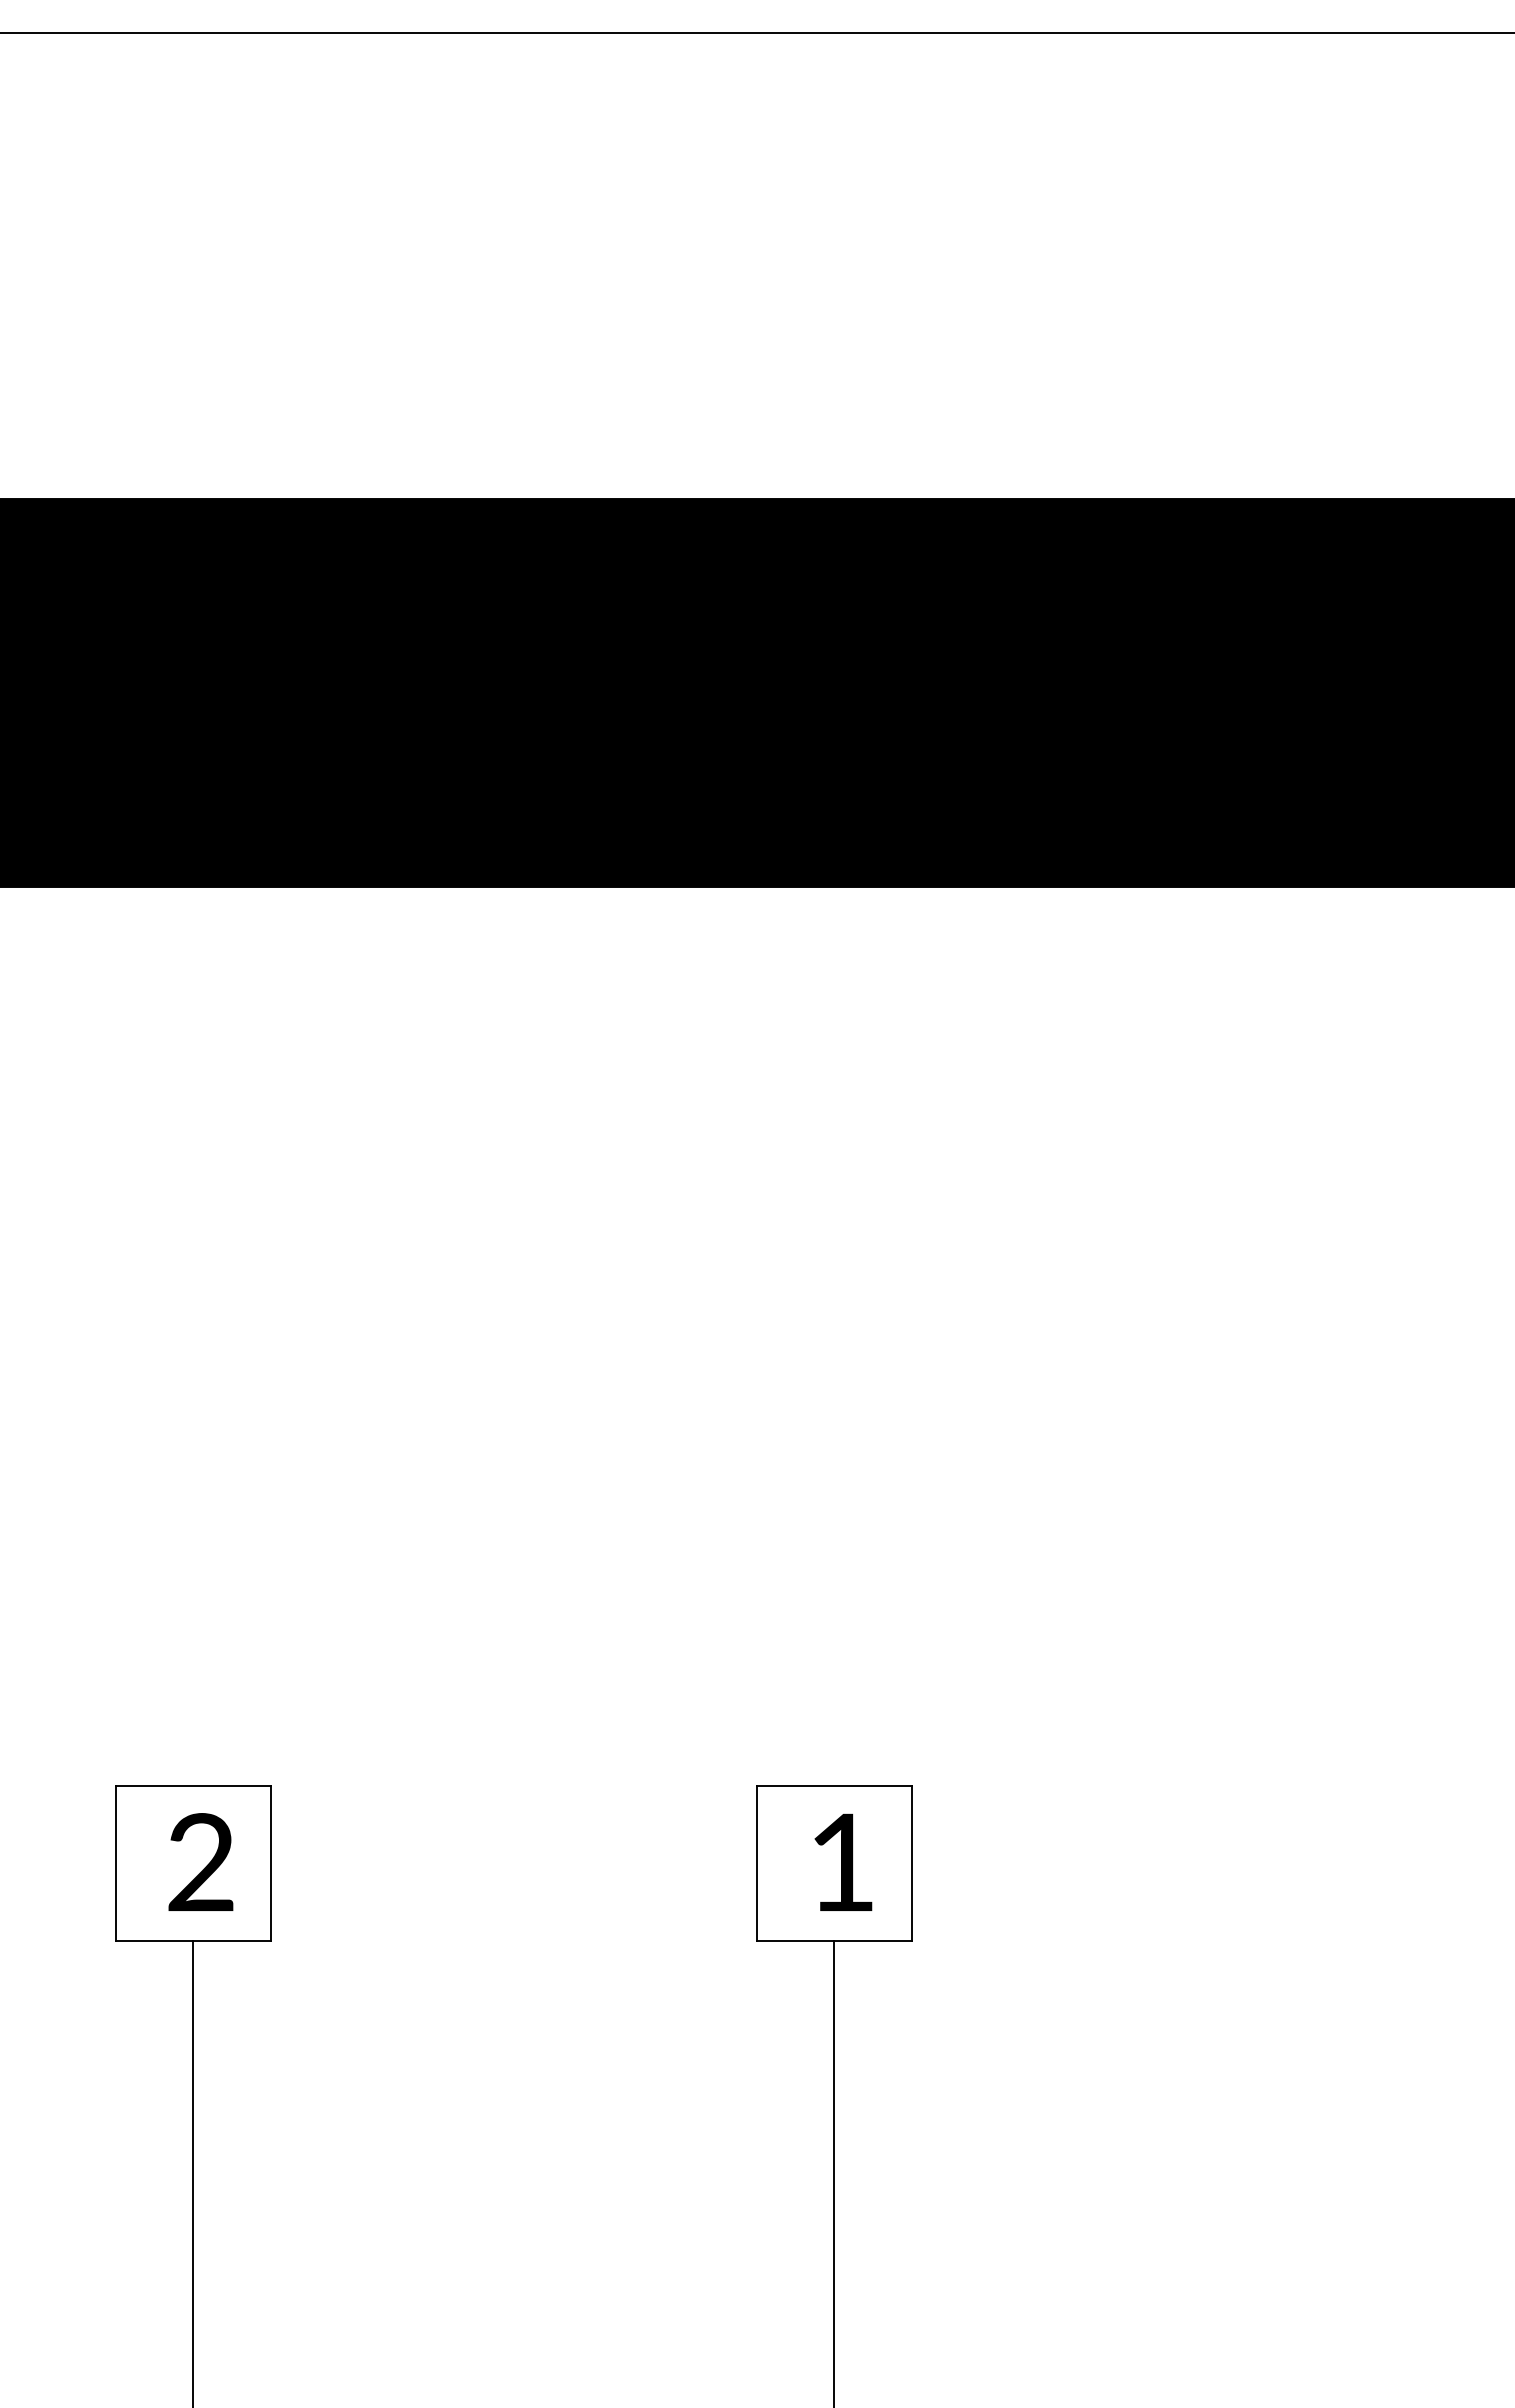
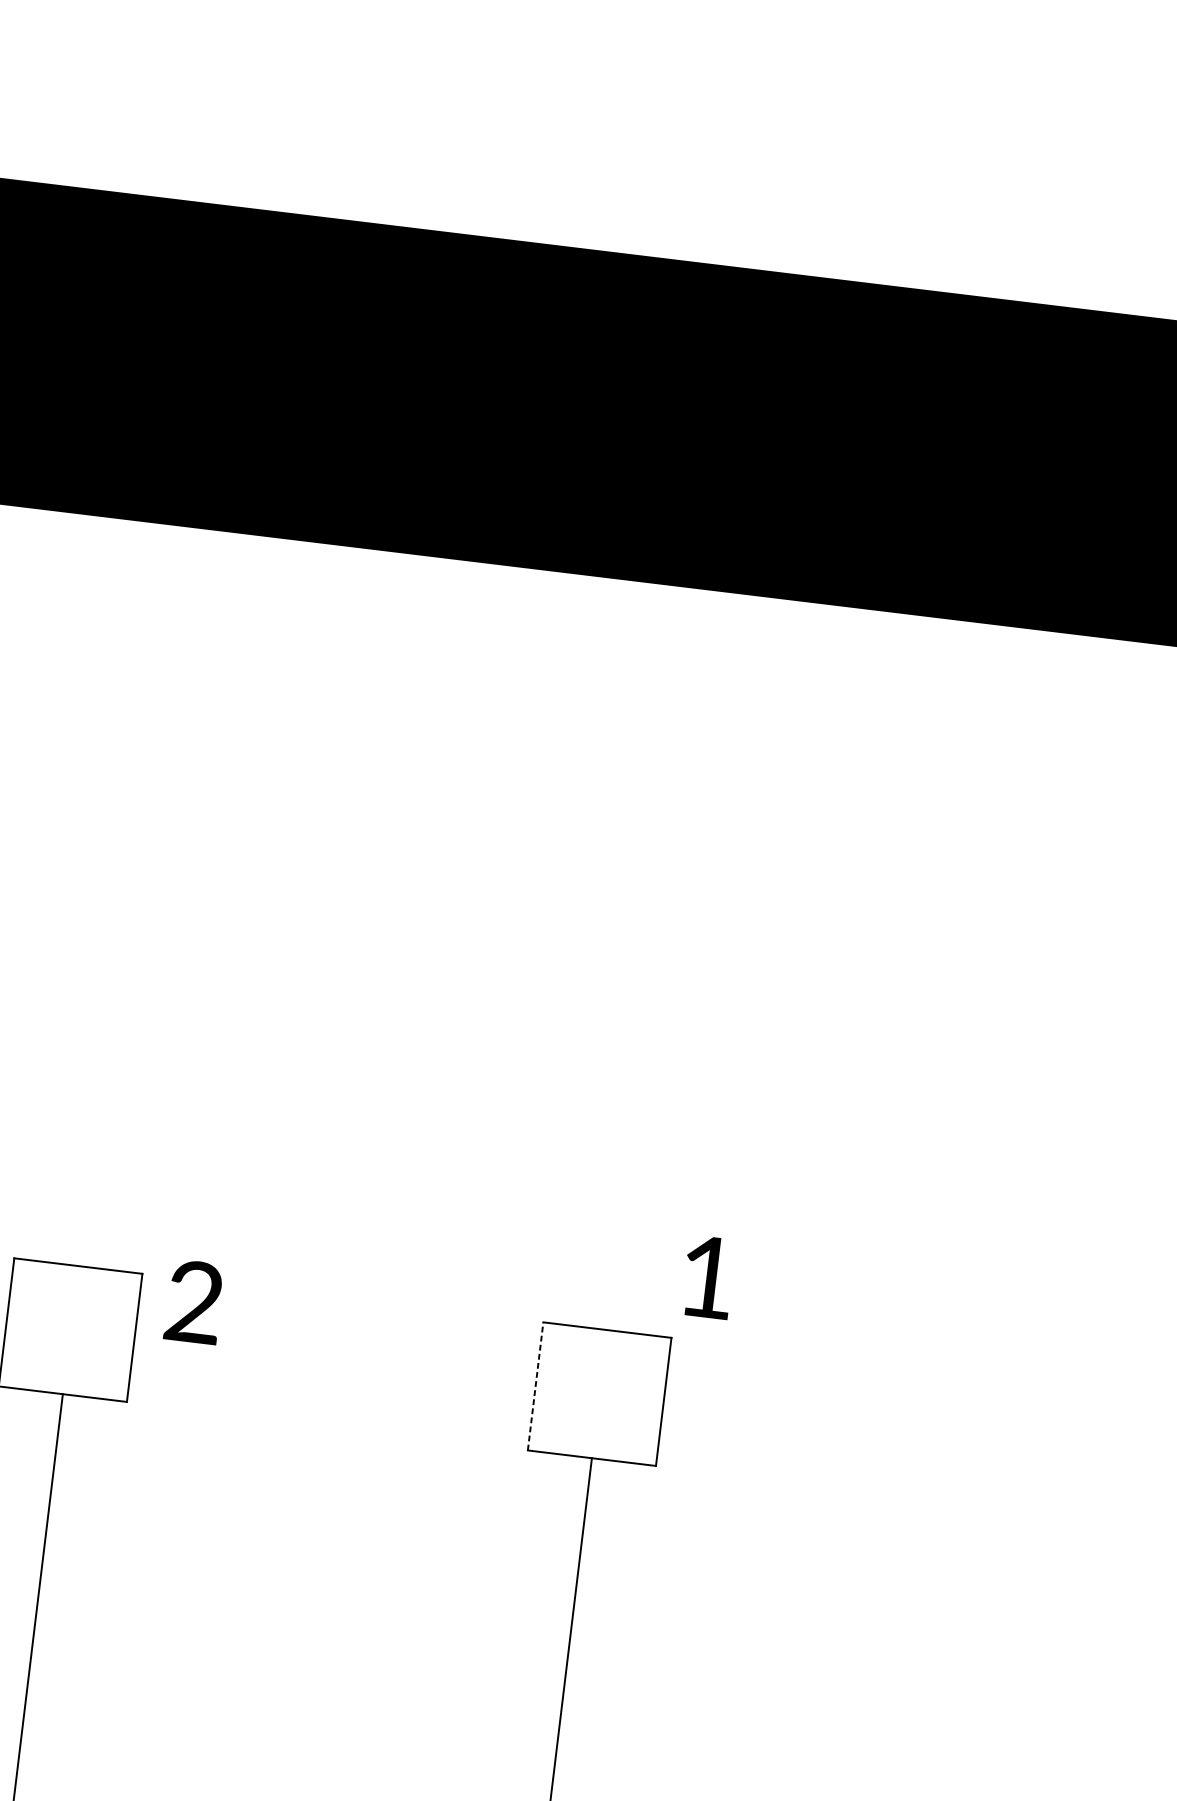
text: (200, 1861) -> (194, 1301), moved
text: (843, 1861) -> (708, 1276), moved
line: (756, 1863) -> (535, 1386), solid -> dashed

